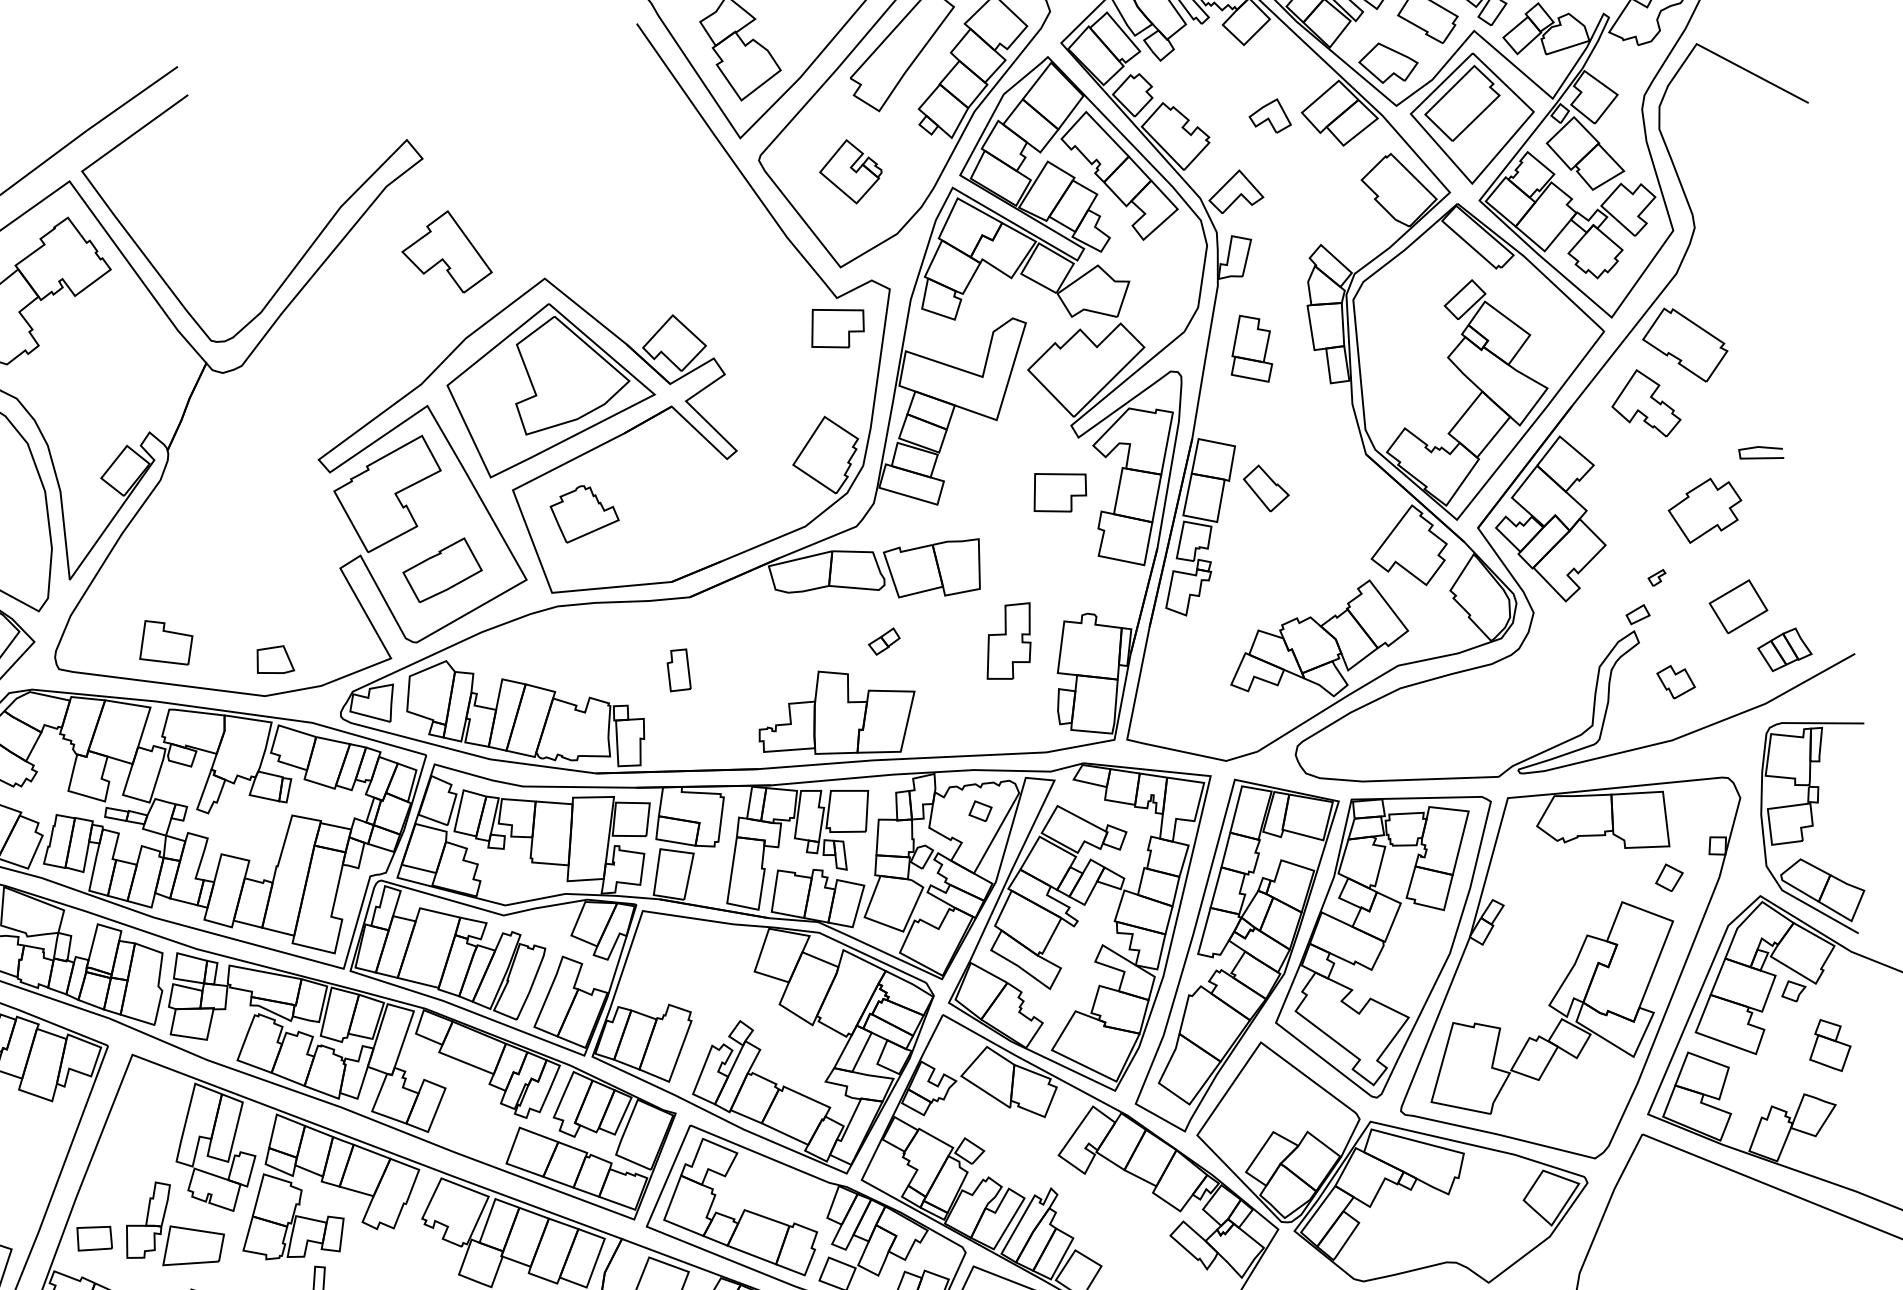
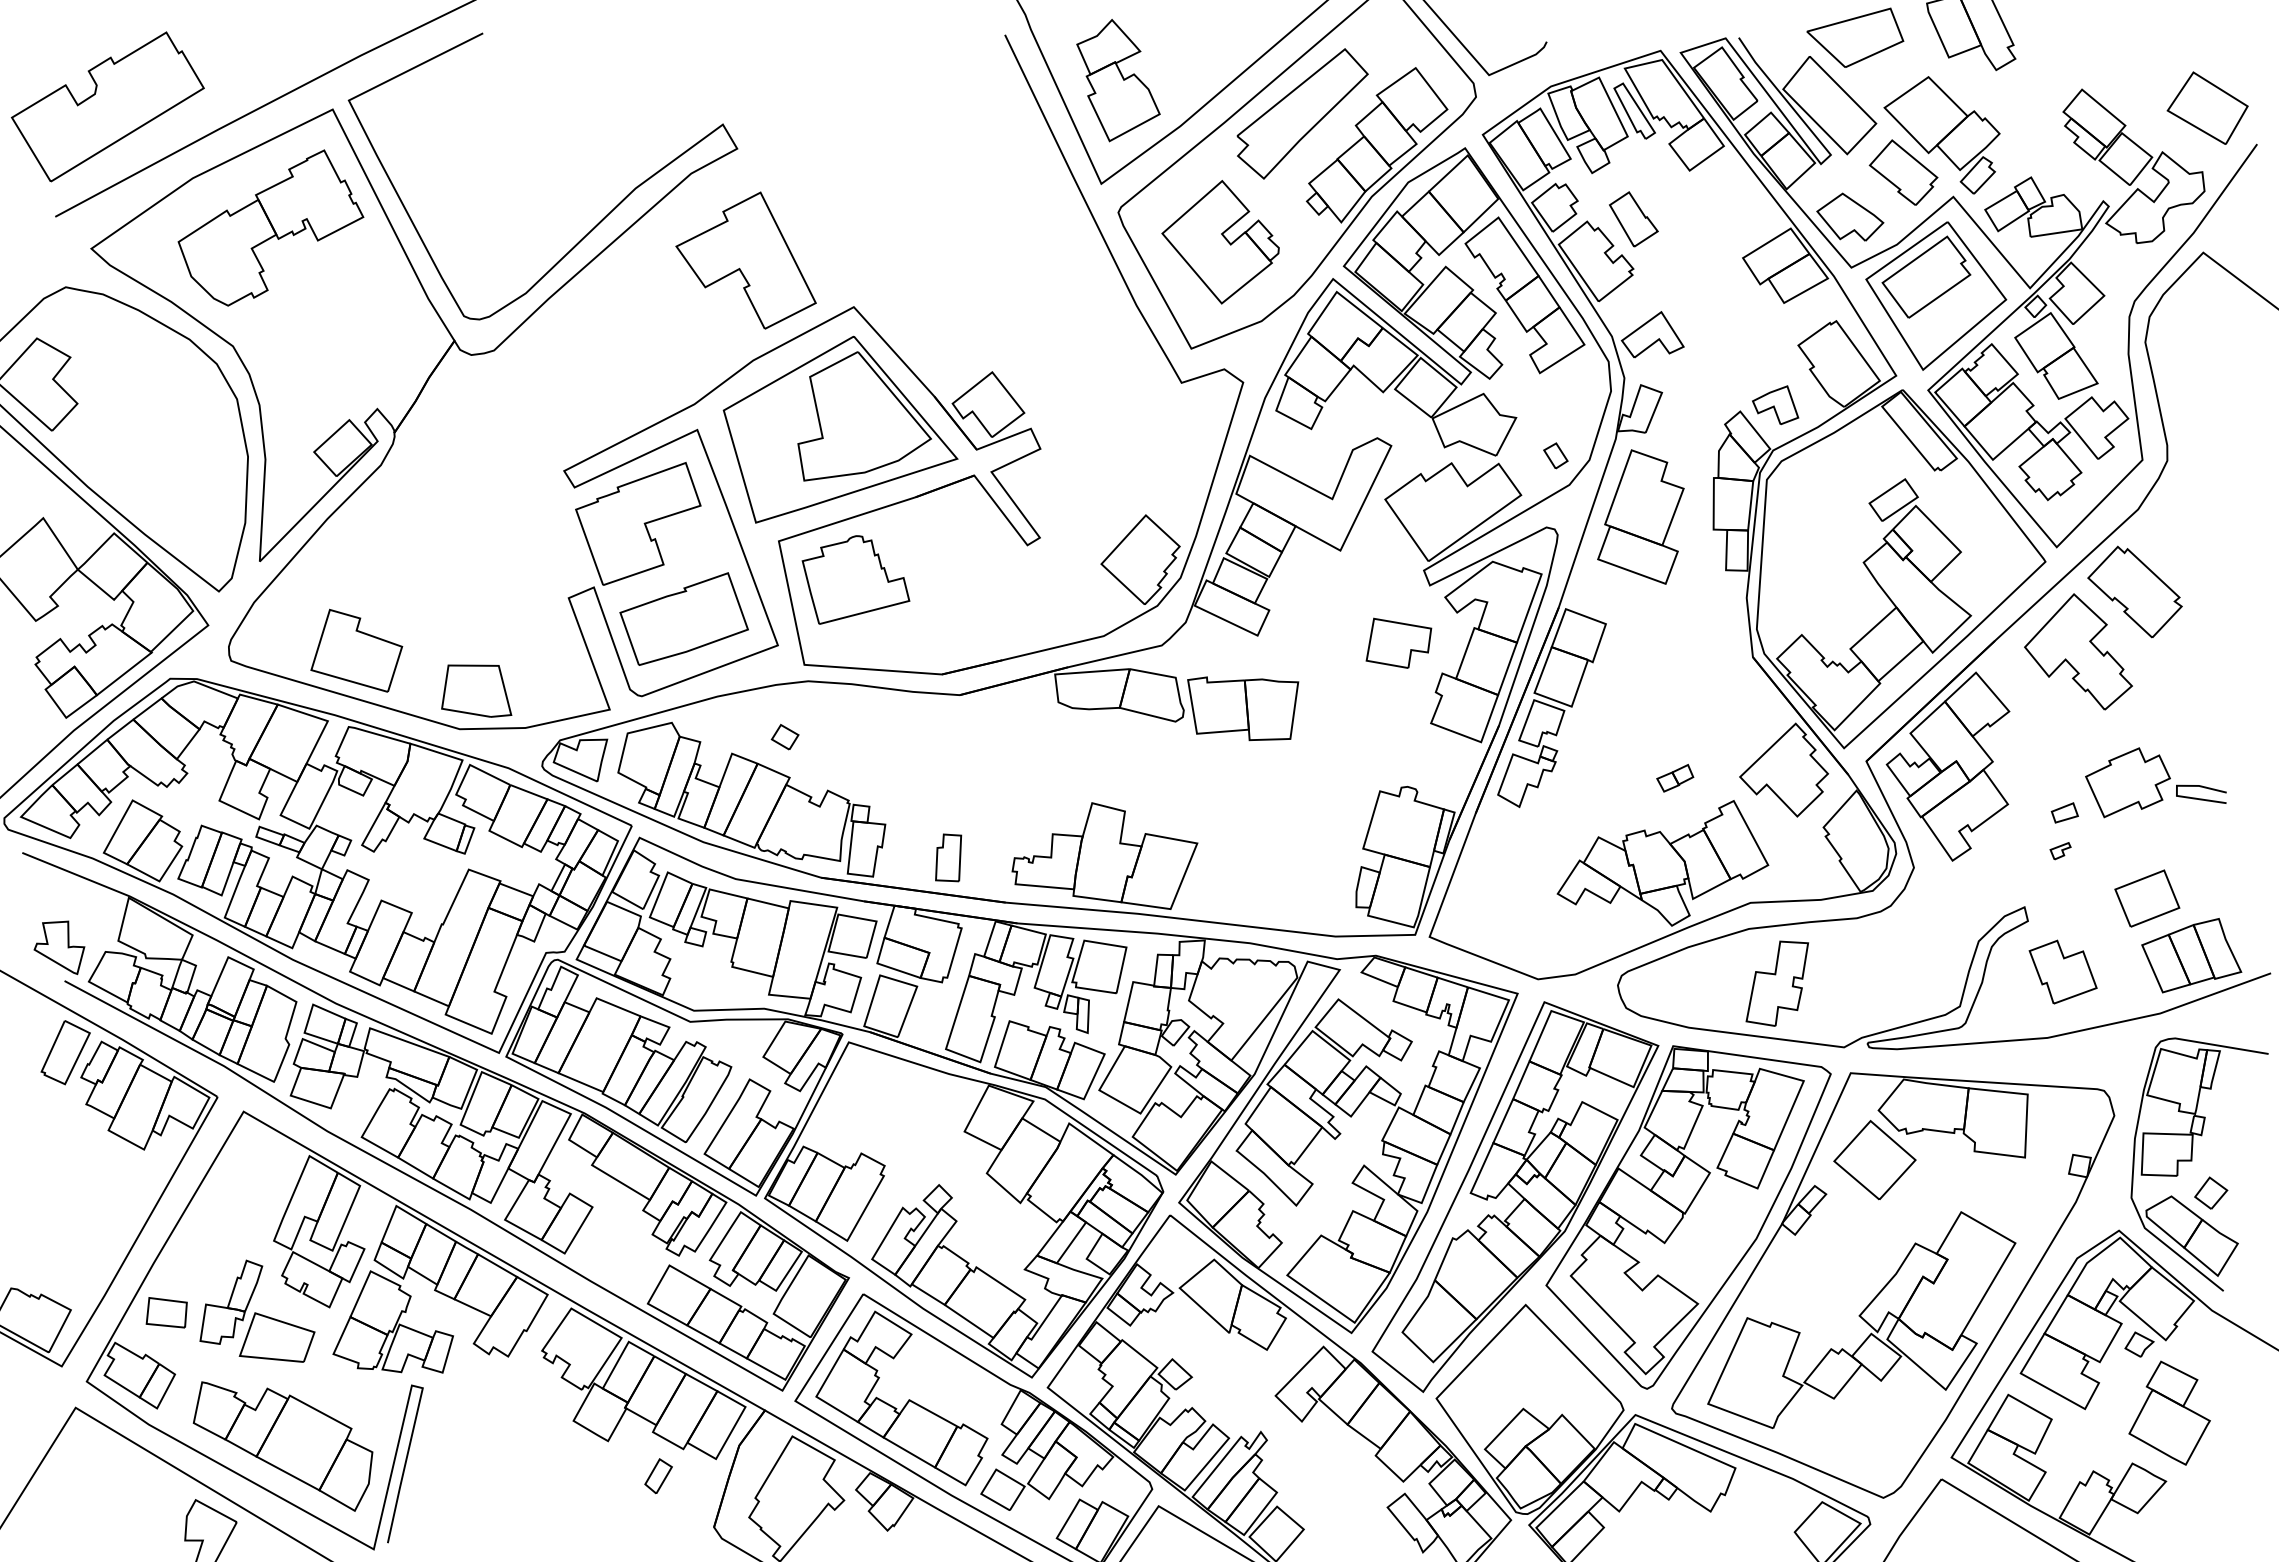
part: (1269, 117) -> (1775, 405), moved
part: (850, 172) -> (1220, 242), size x1.67
part: (445, 253) -> (745, 260), size x1.43
part: (1168, 308) -> (1555, 455), added
part: (837, 326) -> (1176, 415), removed
part: (1249, 349) -> (1640, 516), size x1.67
part: (1644, 404) -> (2078, 651), size x1.43
line: (1762, 457) -> (2201, 798), moved
part: (1266, 488) -> (1633, 219), moved
part: (584, 512) -> (855, 579), size x1.43
part: (441, 569) -> (683, 618), size x1.43
part: (1637, 614) -> (2064, 812), moved
part: (884, 641) -> (1675, 777), moved
part: (165, 642) -> (356, 650), size x1.43
part: (1008, 642) -> (1777, 983), moved
part: (1784, 649) -> (2191, 955), size x1.67
part: (273, 660) -> (476, 690), size x1.67
part: (678, 669) -> (948, 857), moved
part: (1675, 681) -> (2062, 971), size x1.67
part: (979, 811) -> (784, 737), moved
part: (1540, 869) -> (1874, 1160), added
part: (1669, 877) -> (2211, 1192), moved
part: (1829, 1045) -> (2169, 1412), size x1.67

